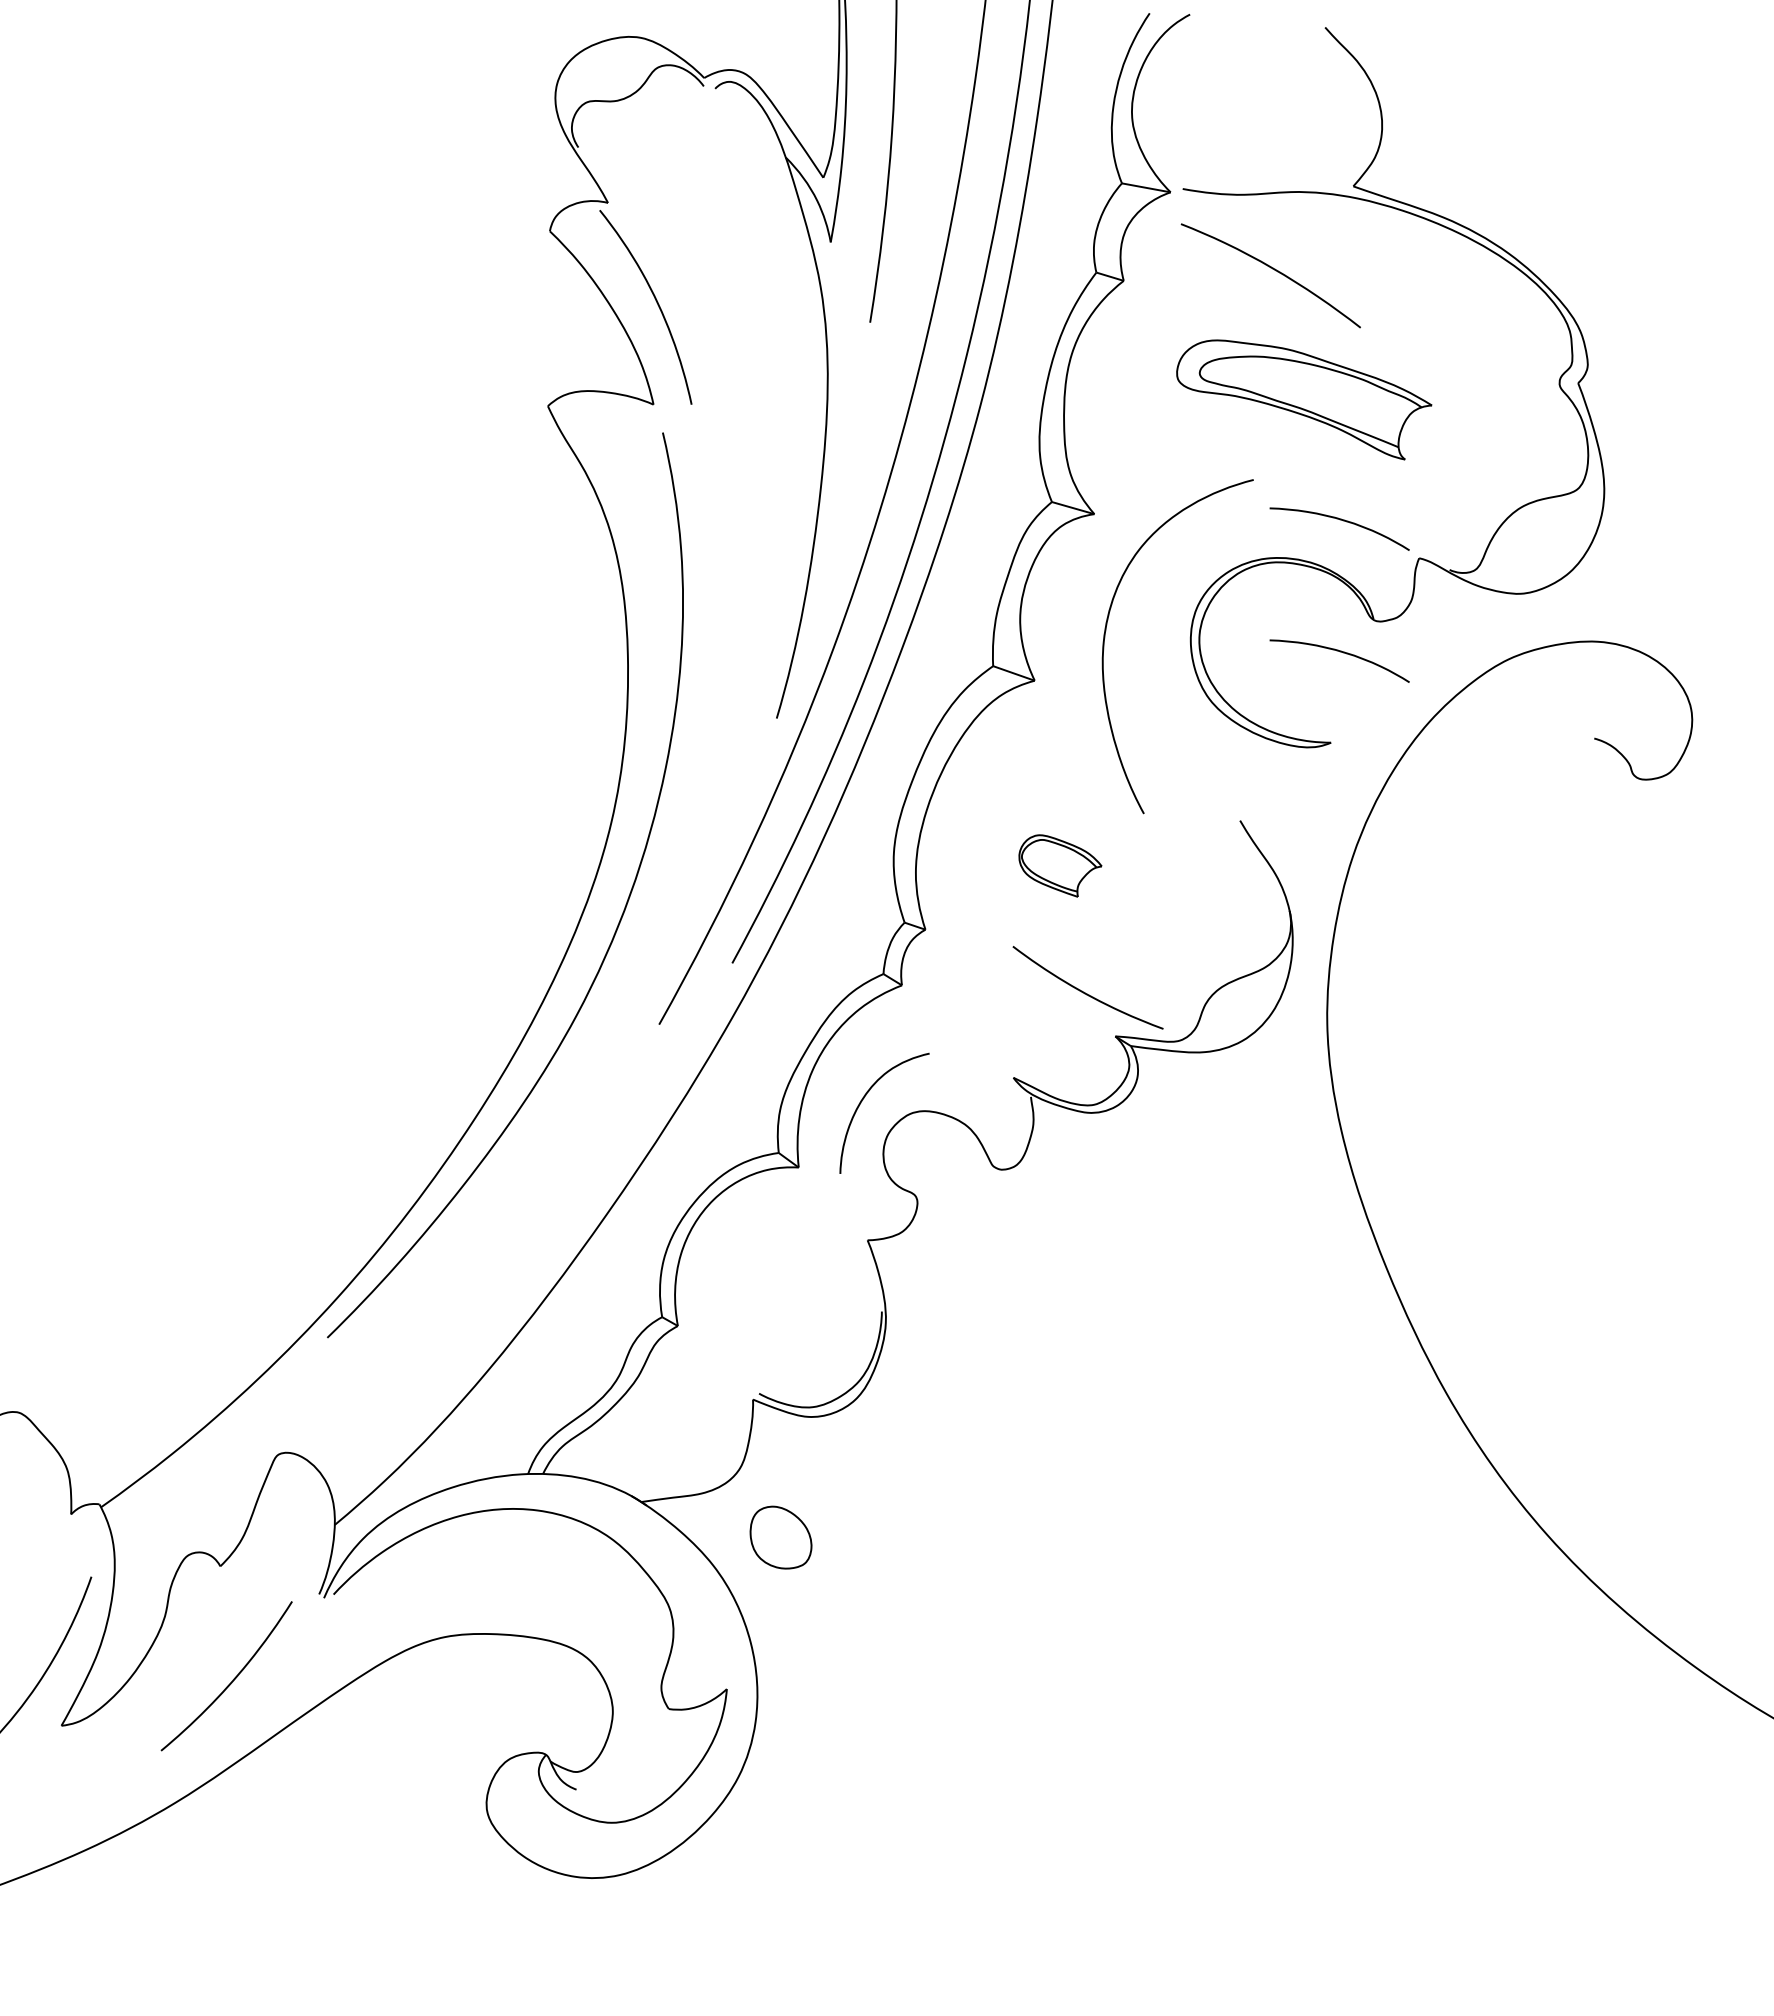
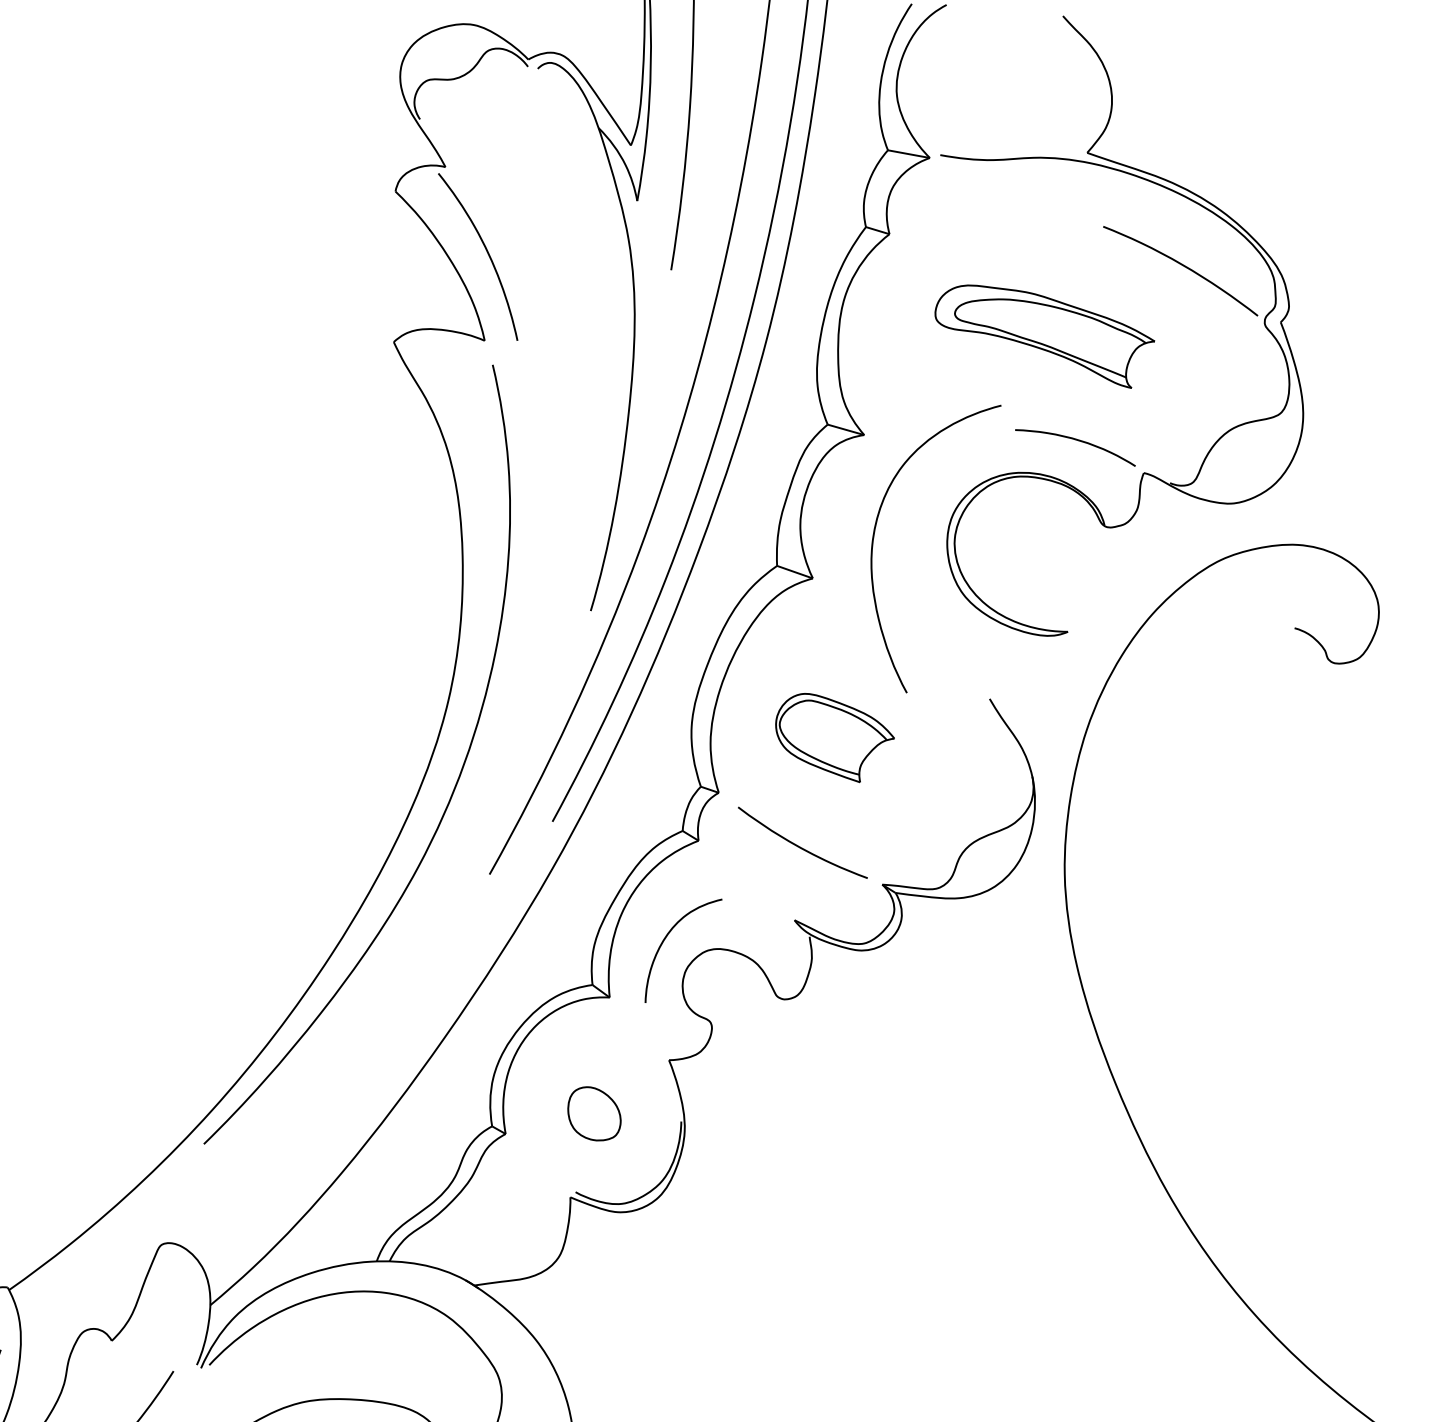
curve: (1272, 269) -> (1182, 265), moved
curve: (1340, 652) -> (1076, 554), removed
part: (1060, 865) -> (835, 737), size x1.67
curve: (1085, 992) -> (800, 846), moved
part: (780, 1537) -> (594, 1113), moved

